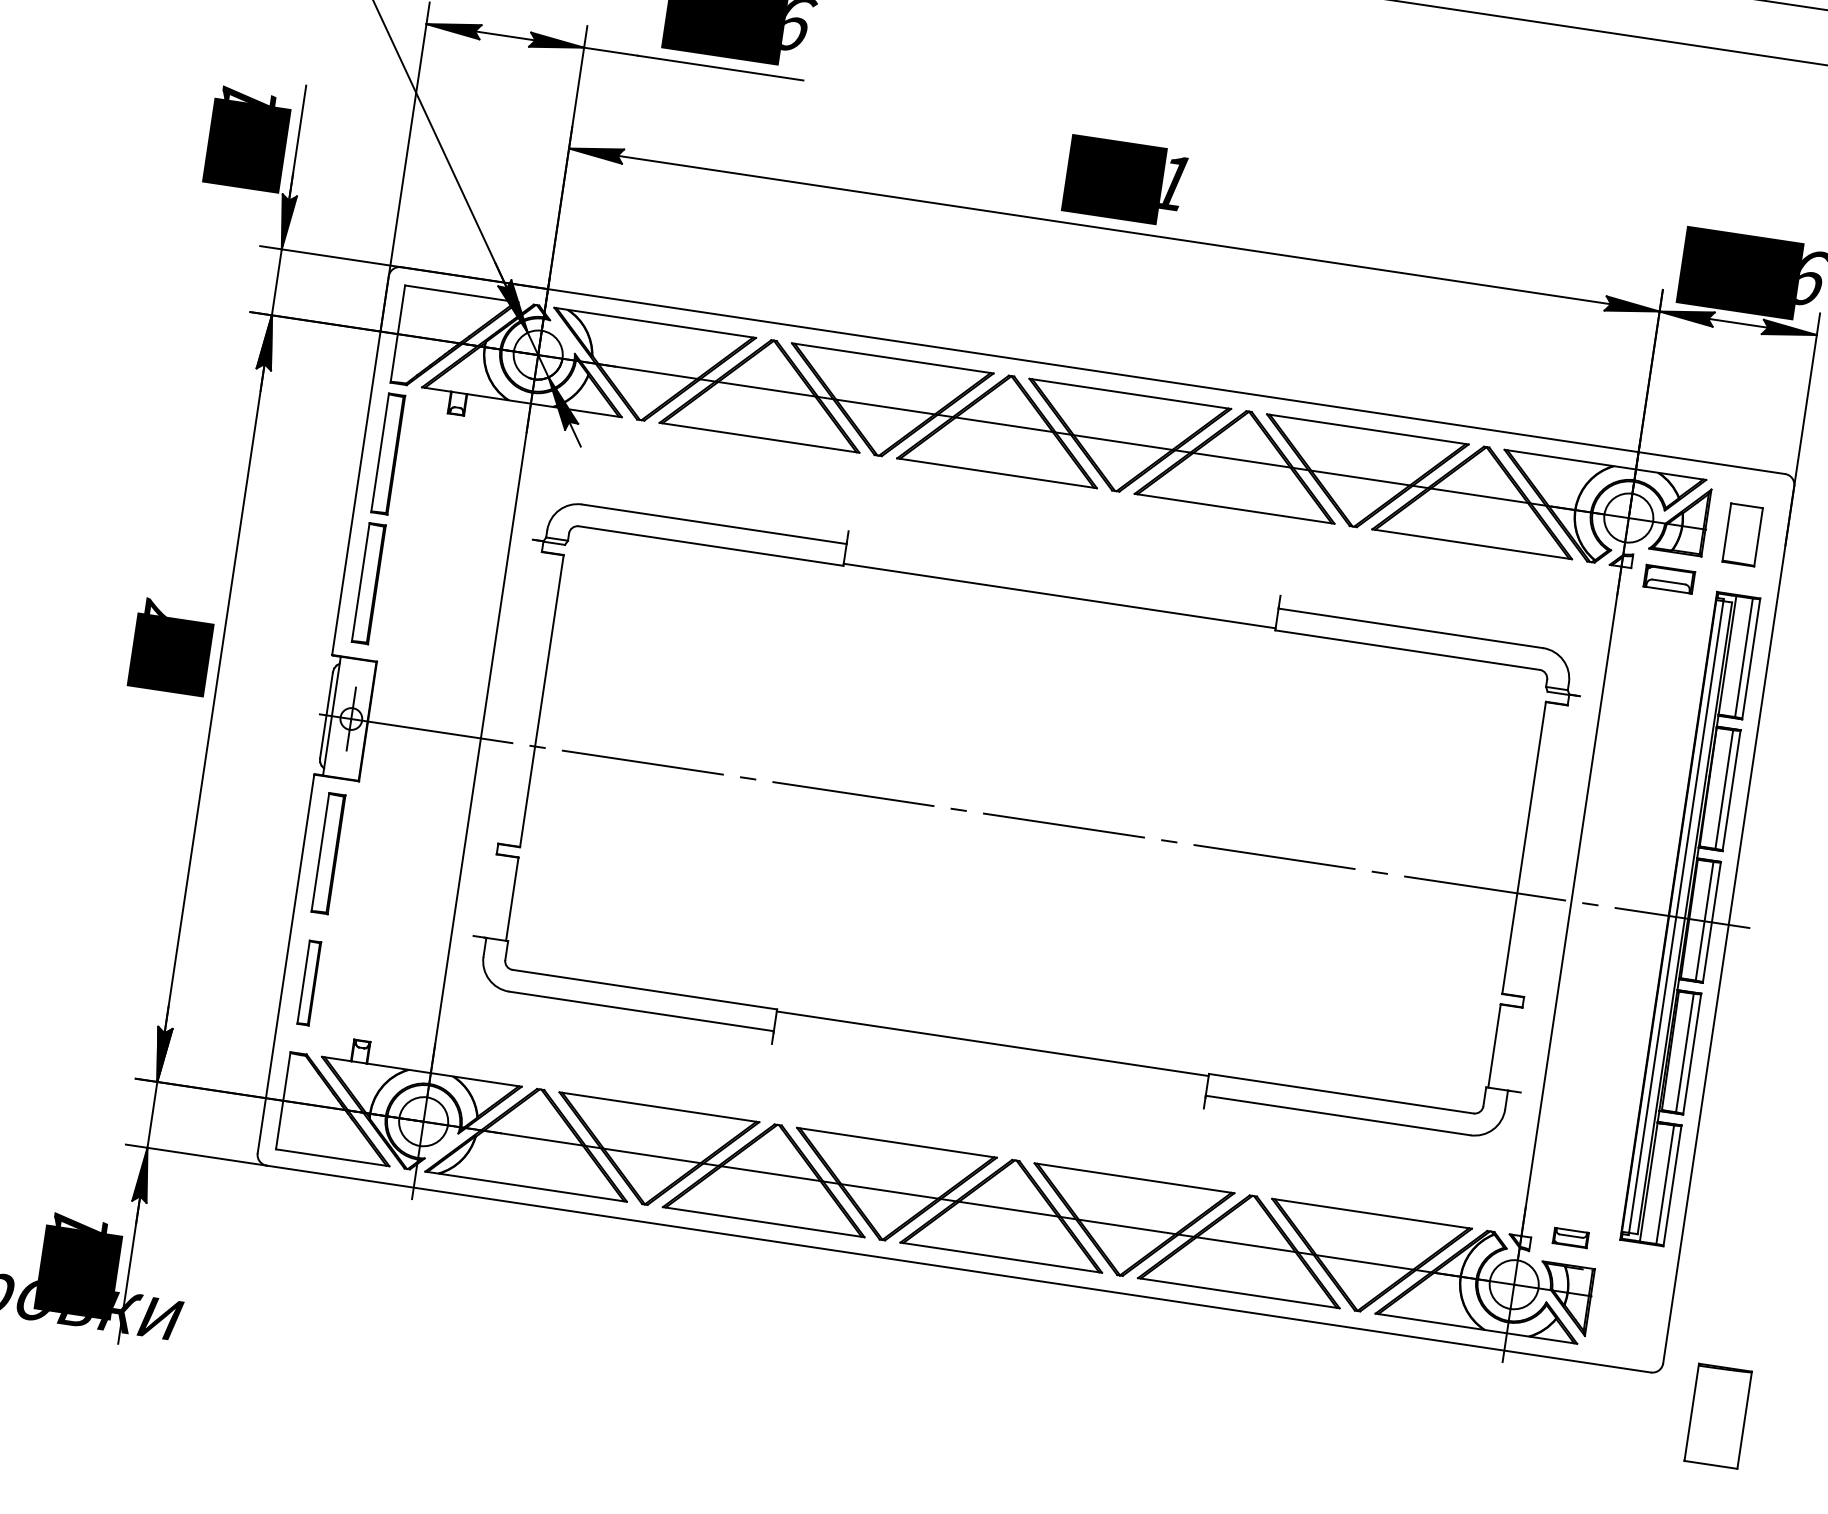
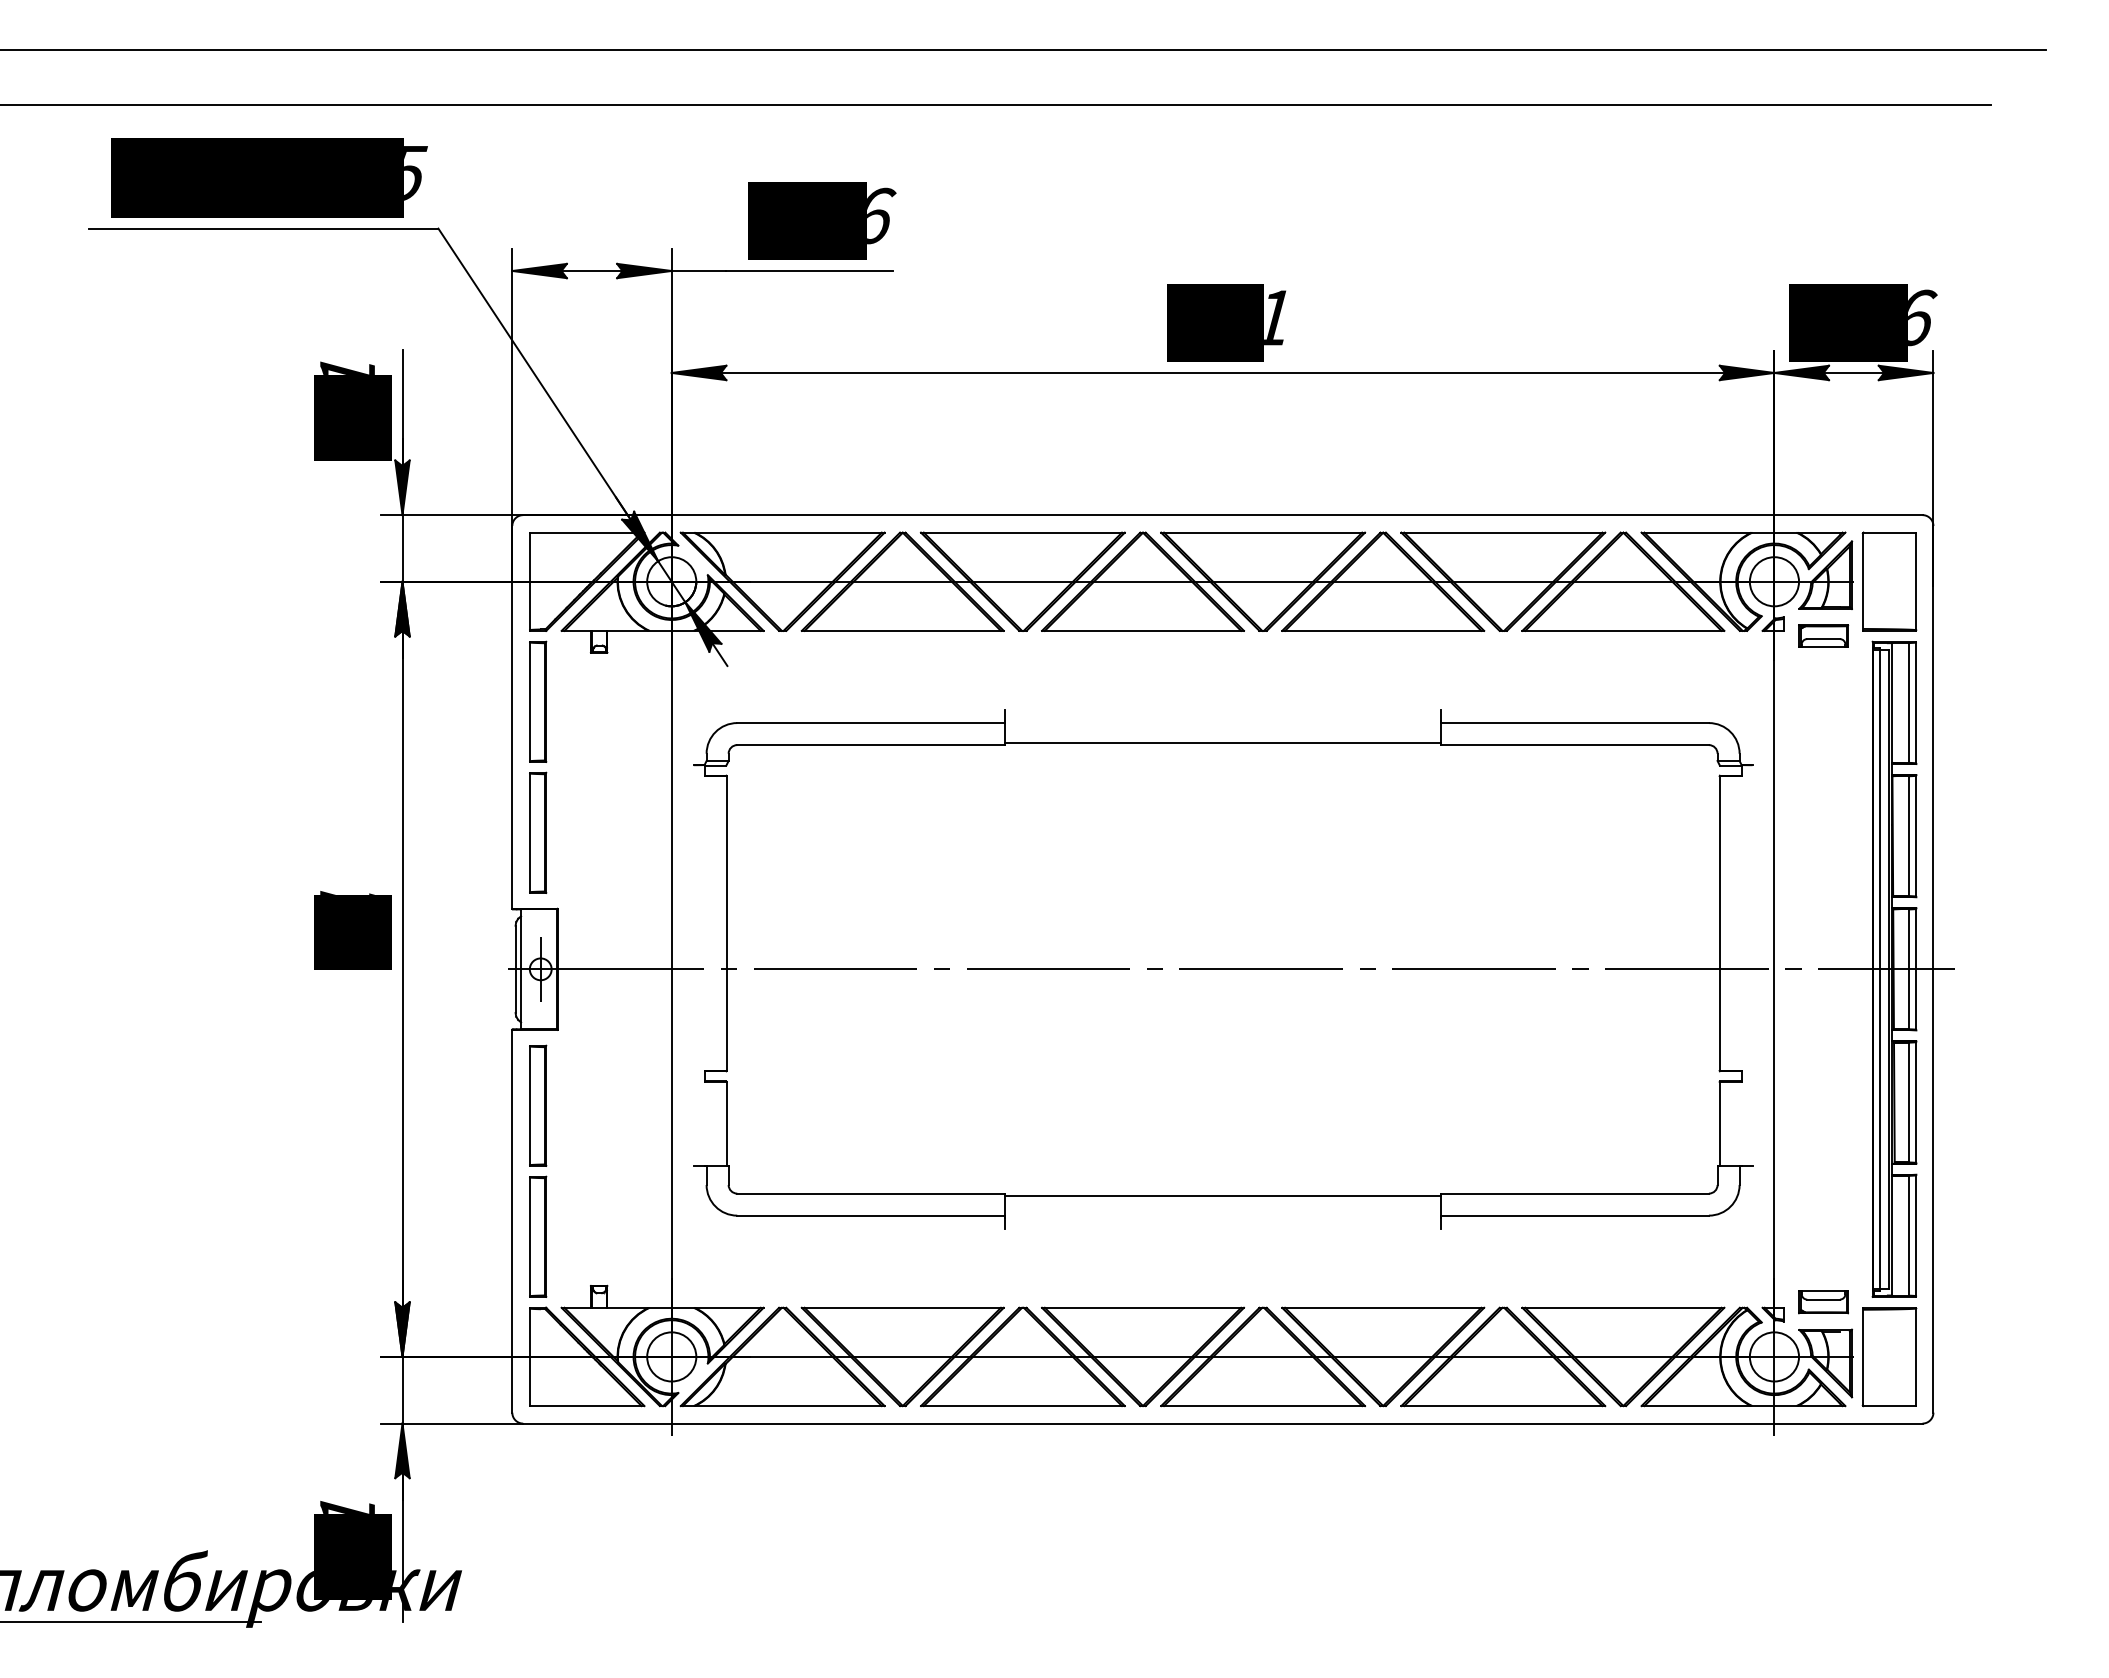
part: (1742, 534) -> (1889, 581), size x1.67
text: (172, 608) -> (347, 886), 77 -> 71
part: (309, 982) -> (538, 1236), size x1.43
part: (1570, 1238) -> (1823, 1302), size x1.43
part: (1717, 1416) -> (1889, 1357), moved

